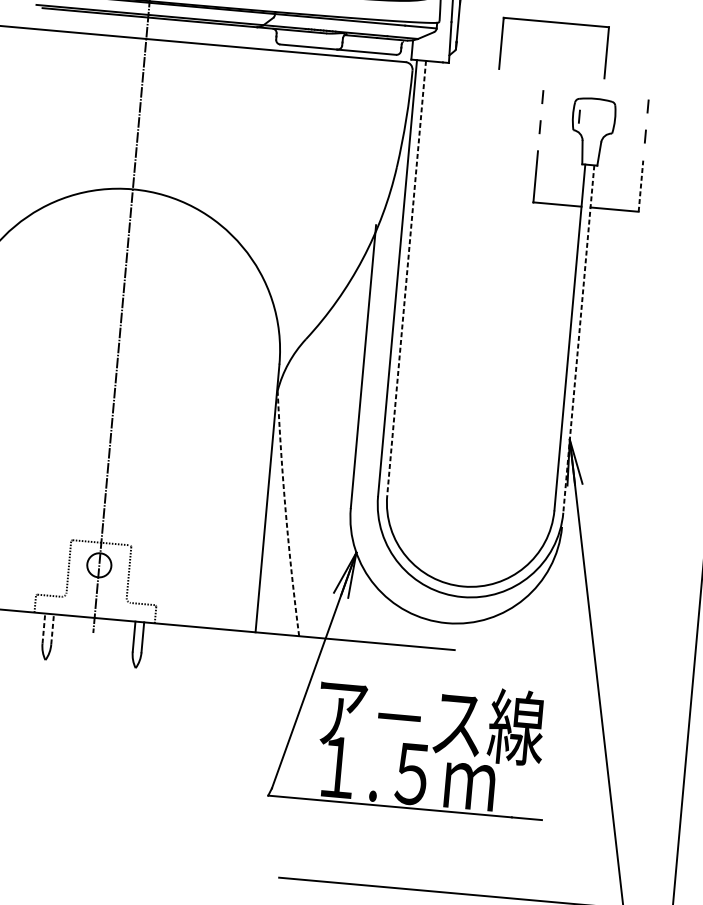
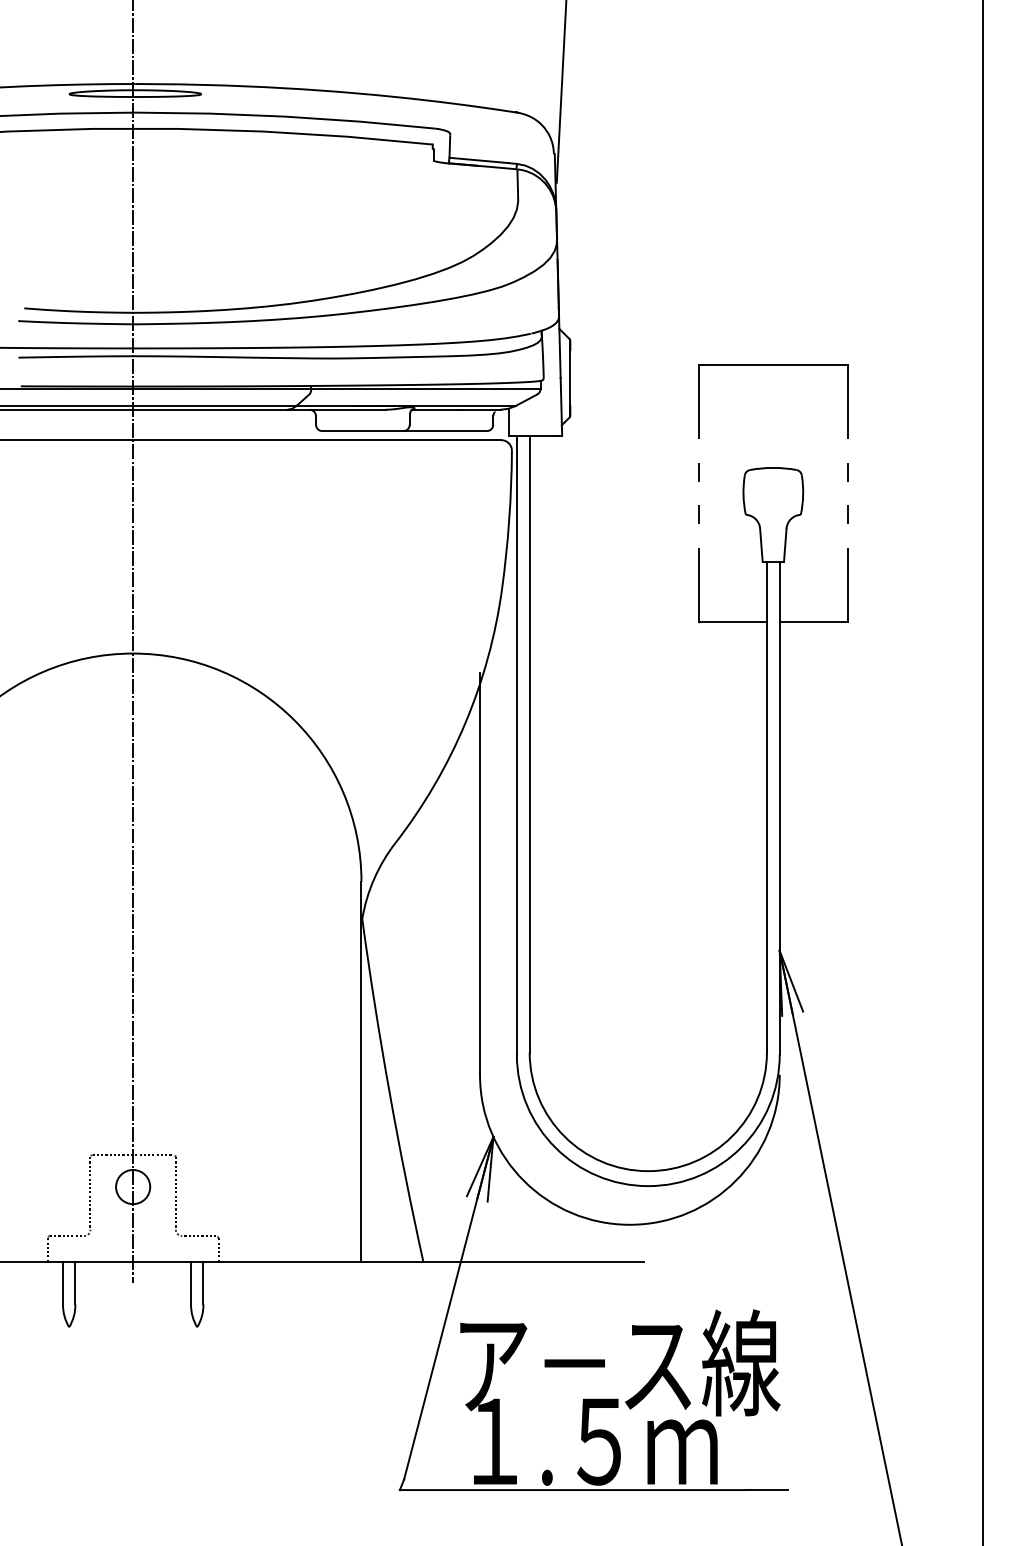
part: (556, 22) -> (773, 365), moved
line: (579, 116) -> (752, 495), removed
line: (641, 185) -> (848, 584), dashed -> solid
line: (406, 278) -> (529, 744), dashed -> solid
line: (578, 339) -> (779, 808), dashed -> solid
arc: (286, 514) -> (389, 1091), dashed -> solid
line: (44, 628) -> (63, 1282), dashed -> solid
line: (52, 628) -> (75, 1282), dashed -> solid

